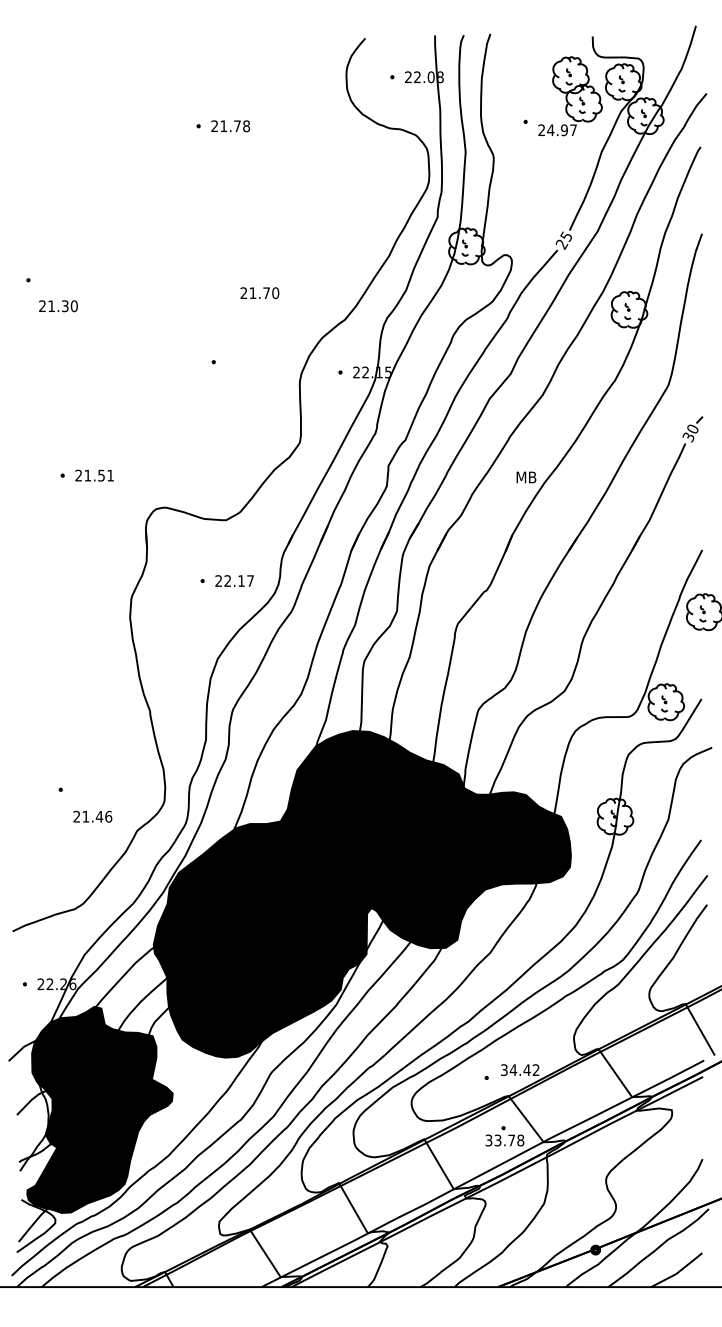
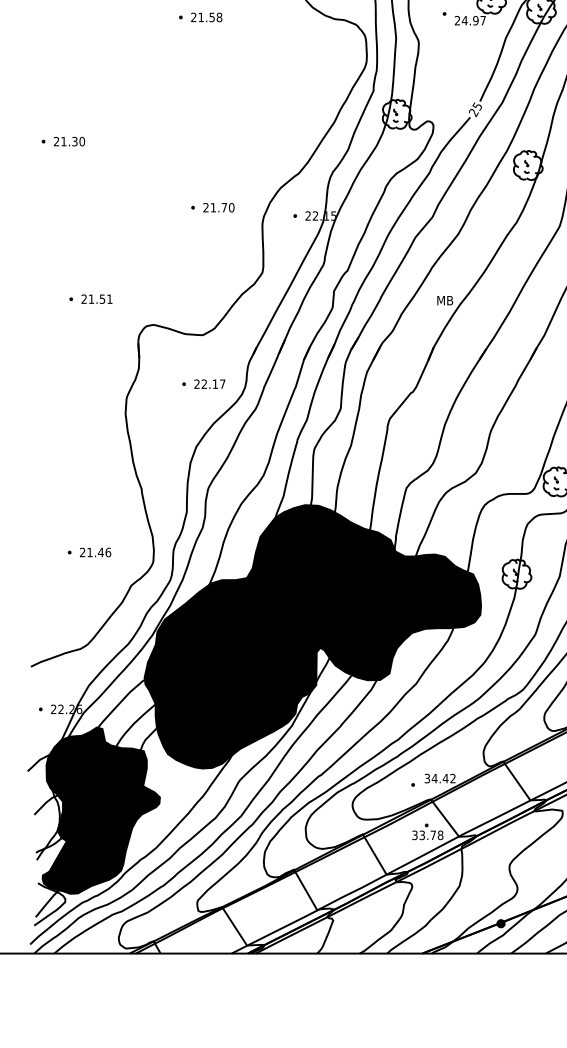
text: (237, 126) -> (212, 17), 21.78 -> 21.58
text: (259, 293) -> (218, 207), moved
text: (58, 306) -> (69, 141), moved
text: (92, 816) -> (95, 552), moved

